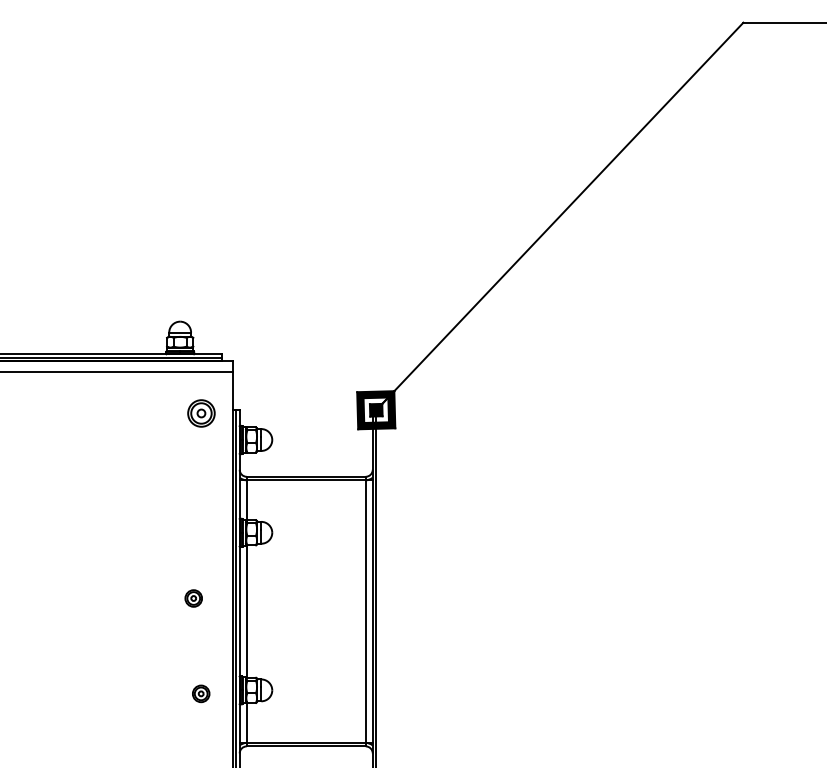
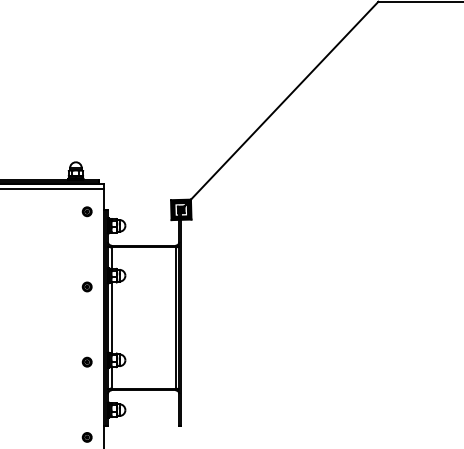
part: (199, 413) -> (86, 211), size x0.62
part: (192, 597) -> (86, 286), moved

